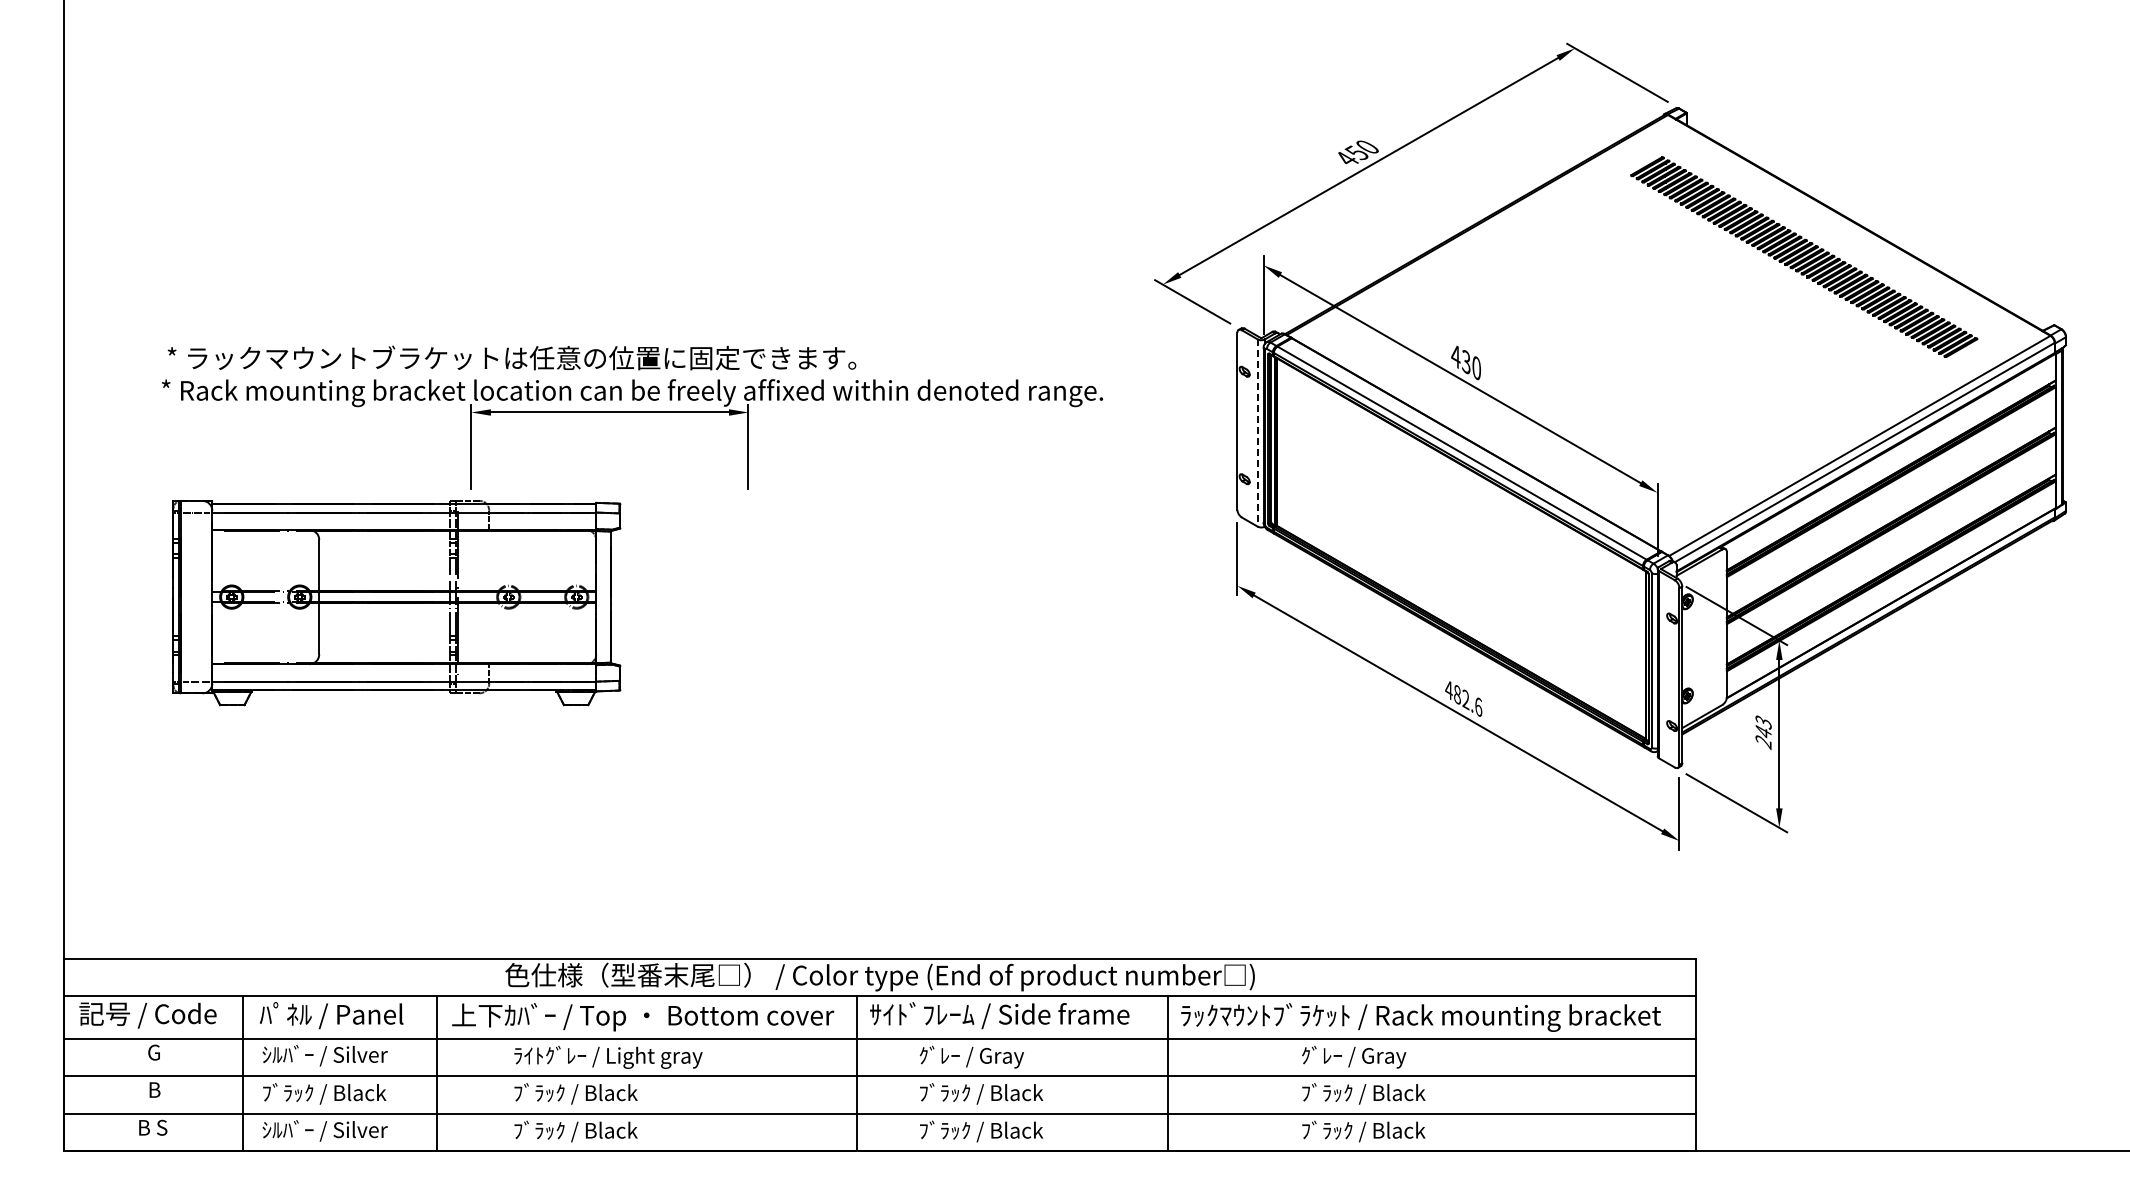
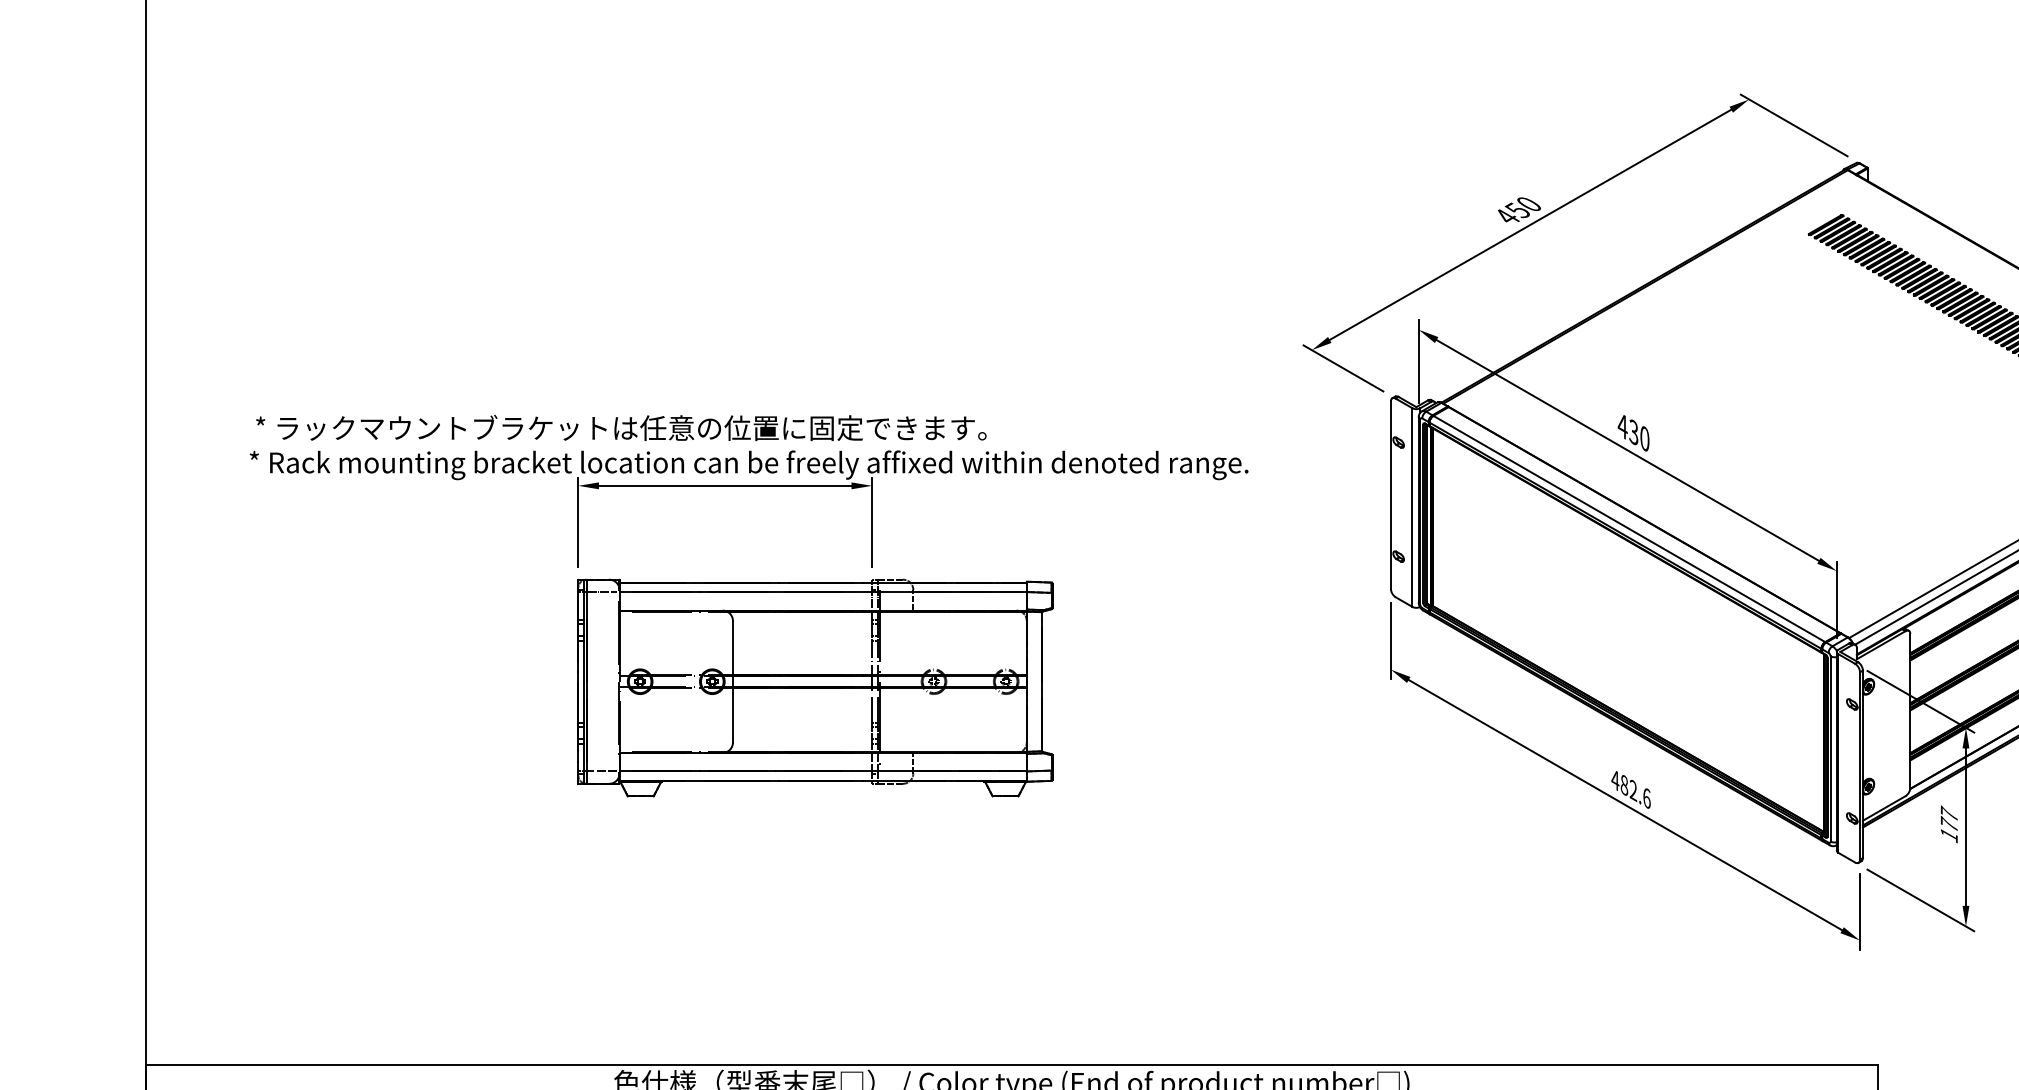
line: (1257, 433) -> (1412, 508), dashed -> solid
part: (396, 603) -> (814, 688), moved
text: (1763, 731) -> (1949, 824), 243 -> 177

